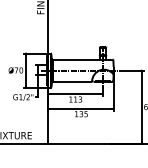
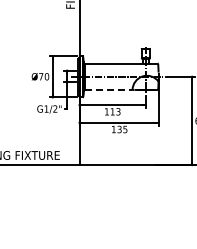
line: (72, 81) -> (108, 90), solid -> dashed

